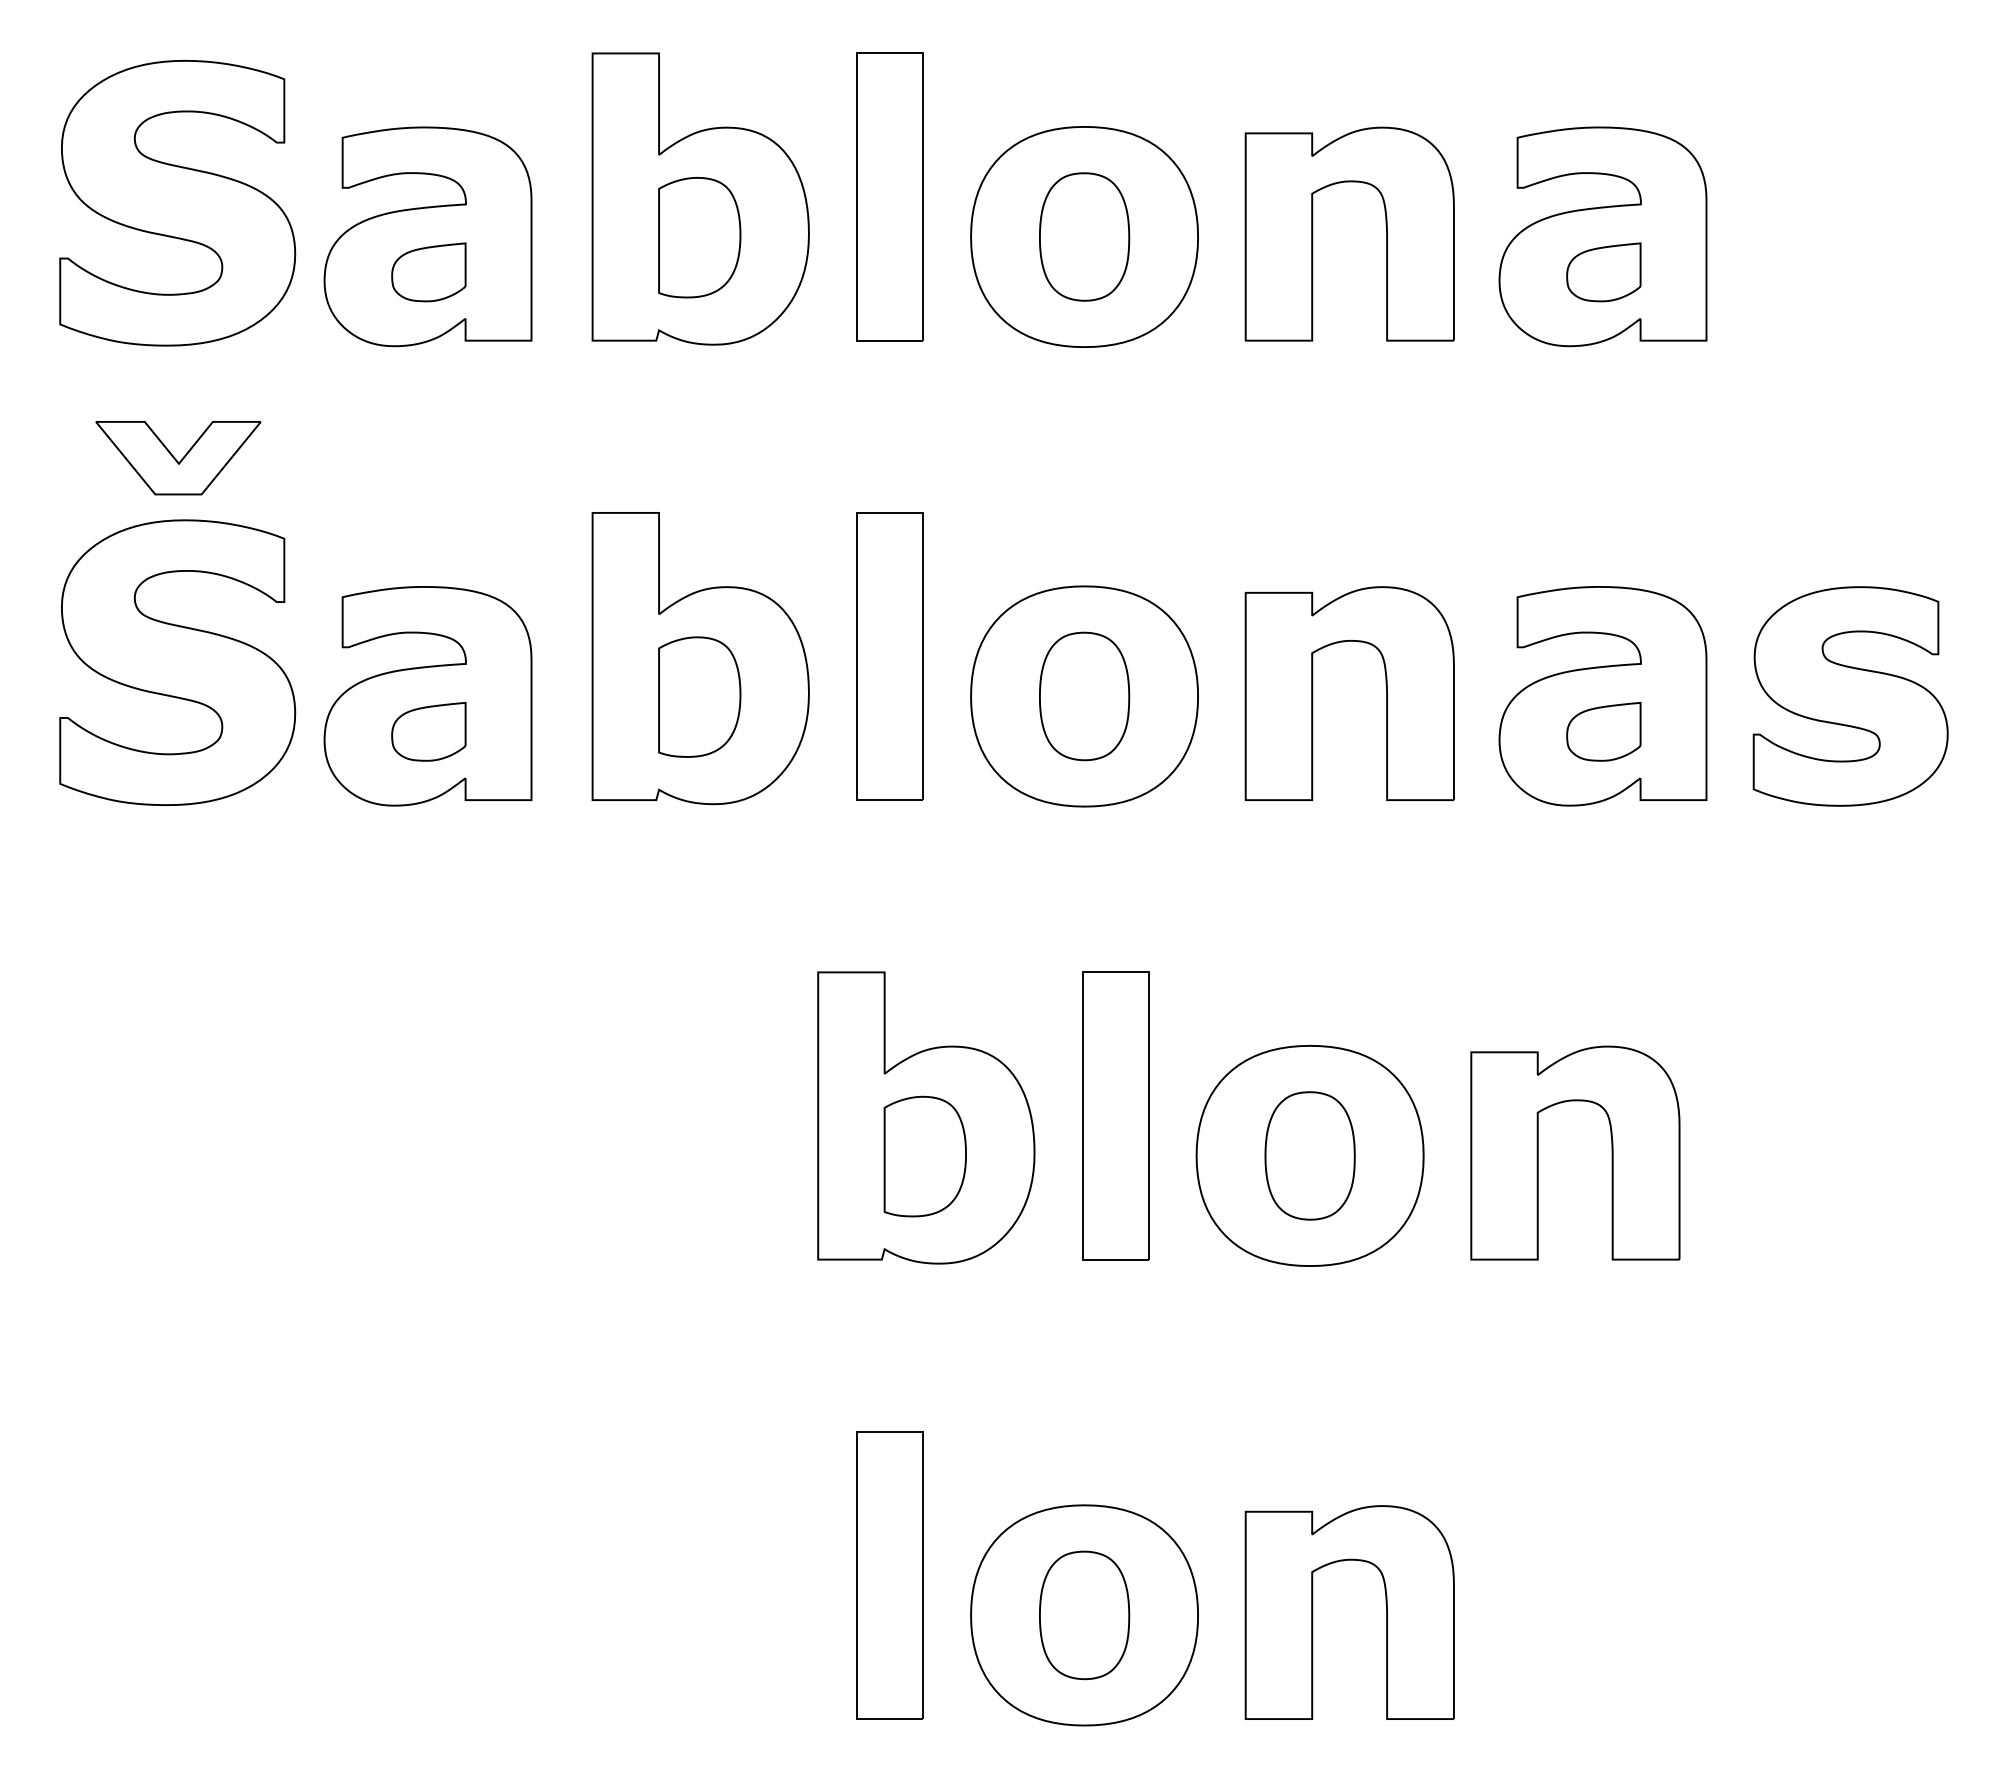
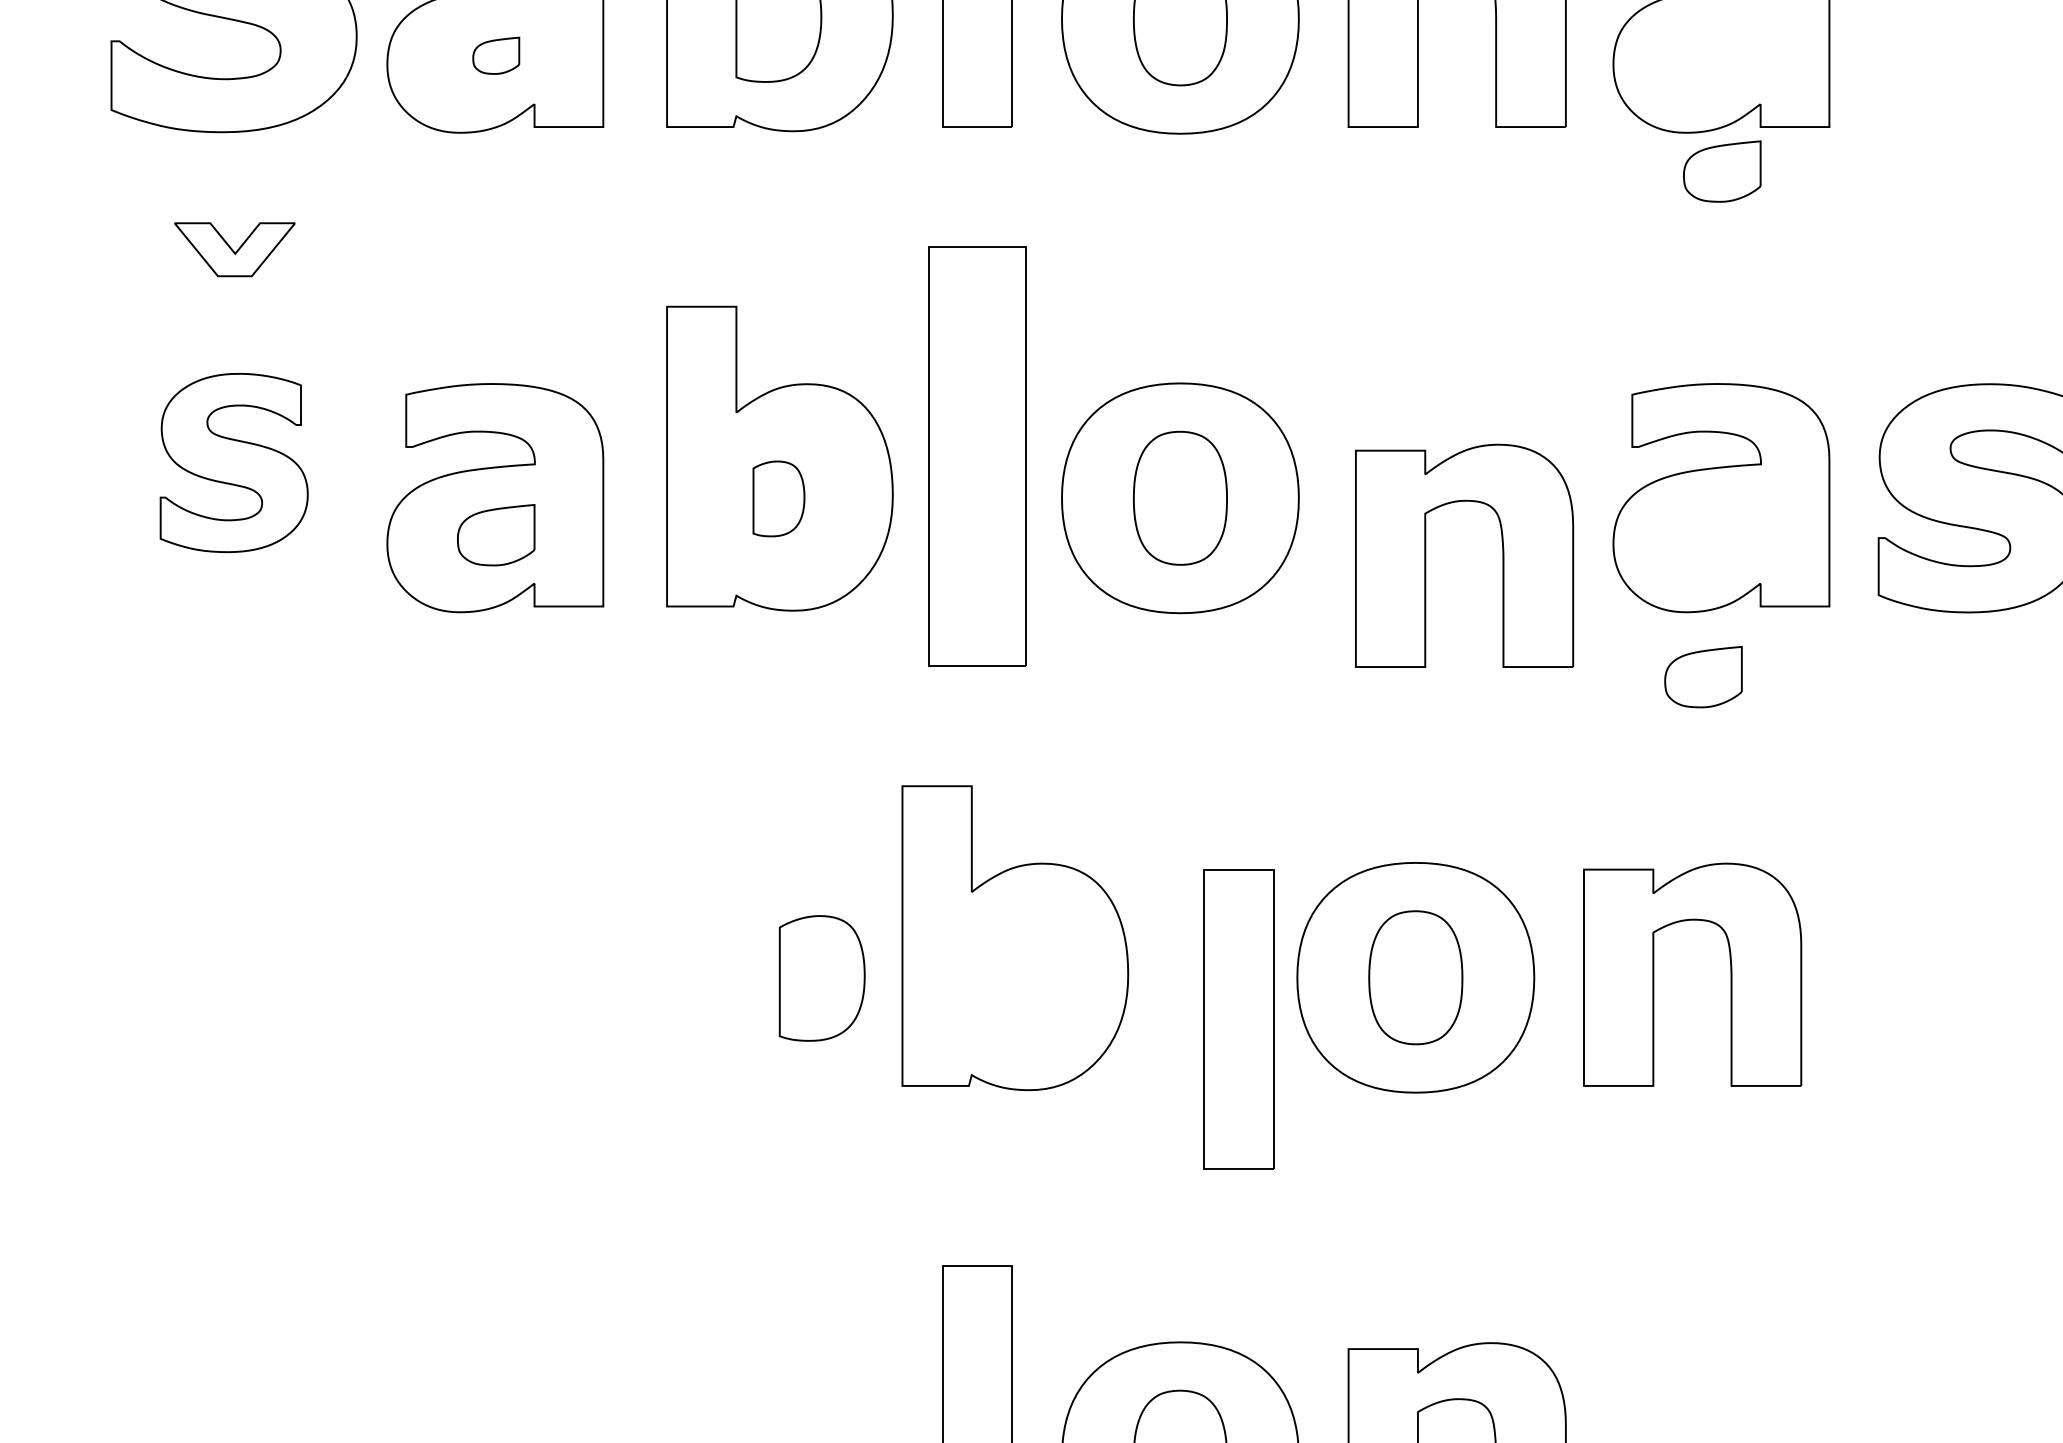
part: (428, 272) -> (495, 55), size x0.6
part: (1603, 272) -> (1721, 171), moved
part: (178, 458) -> (234, 249), size x0.7
part: (889, 656) -> (976, 456), size x1.4
part: (177, 662) -> (233, 462), size x0.6
part: (1313, 693) -> (1426, 555), moved
part: (699, 696) -> (778, 498), size x0.6
part: (1603, 731) -> (1703, 676), moved
part: (1115, 1115) -> (1238, 1019), moved
part: (924, 1156) -> (821, 978), moved

